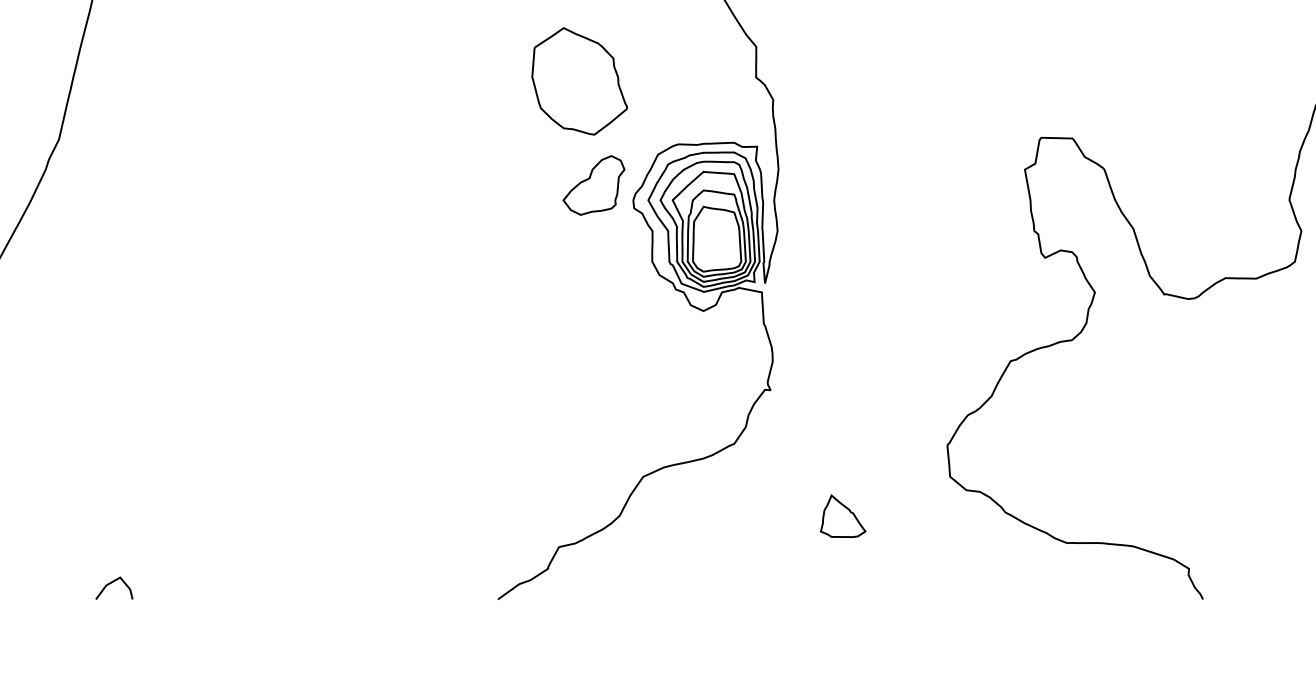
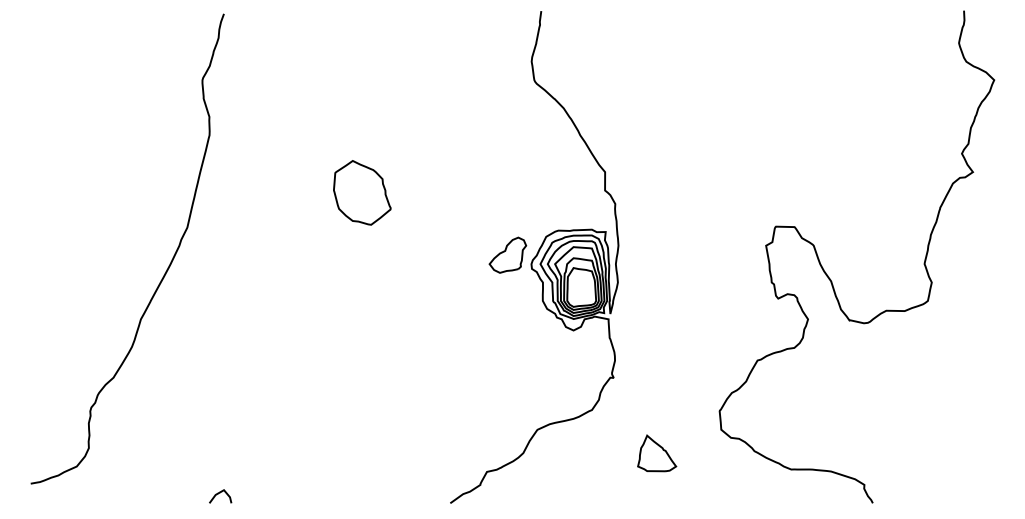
part: (579, 80) -> (362, 192), moved
part: (843, 516) -> (657, 453), size x1.43

